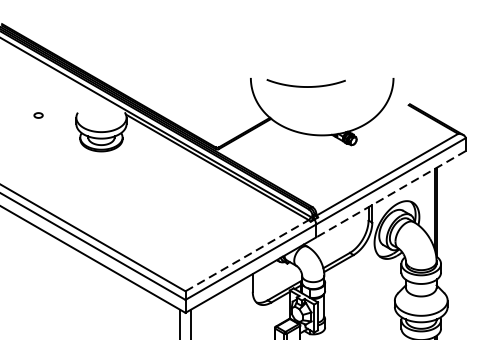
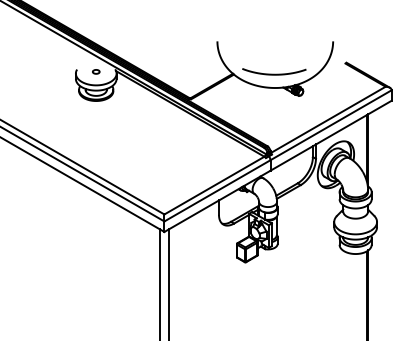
curve: (306, 85) -> (274, 73), moved
part: (38, 115) -> (96, 71), moved
line: (391, 193) -> (331, 135), dashed -> solid
line: (247, 255) -> (214, 185), dashed -> solid

